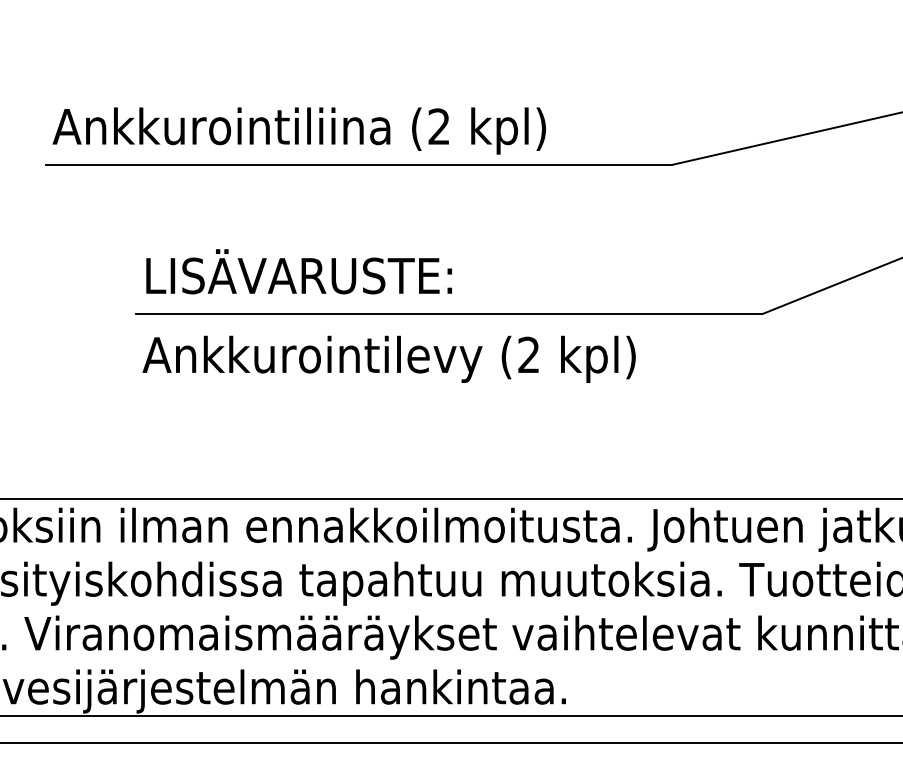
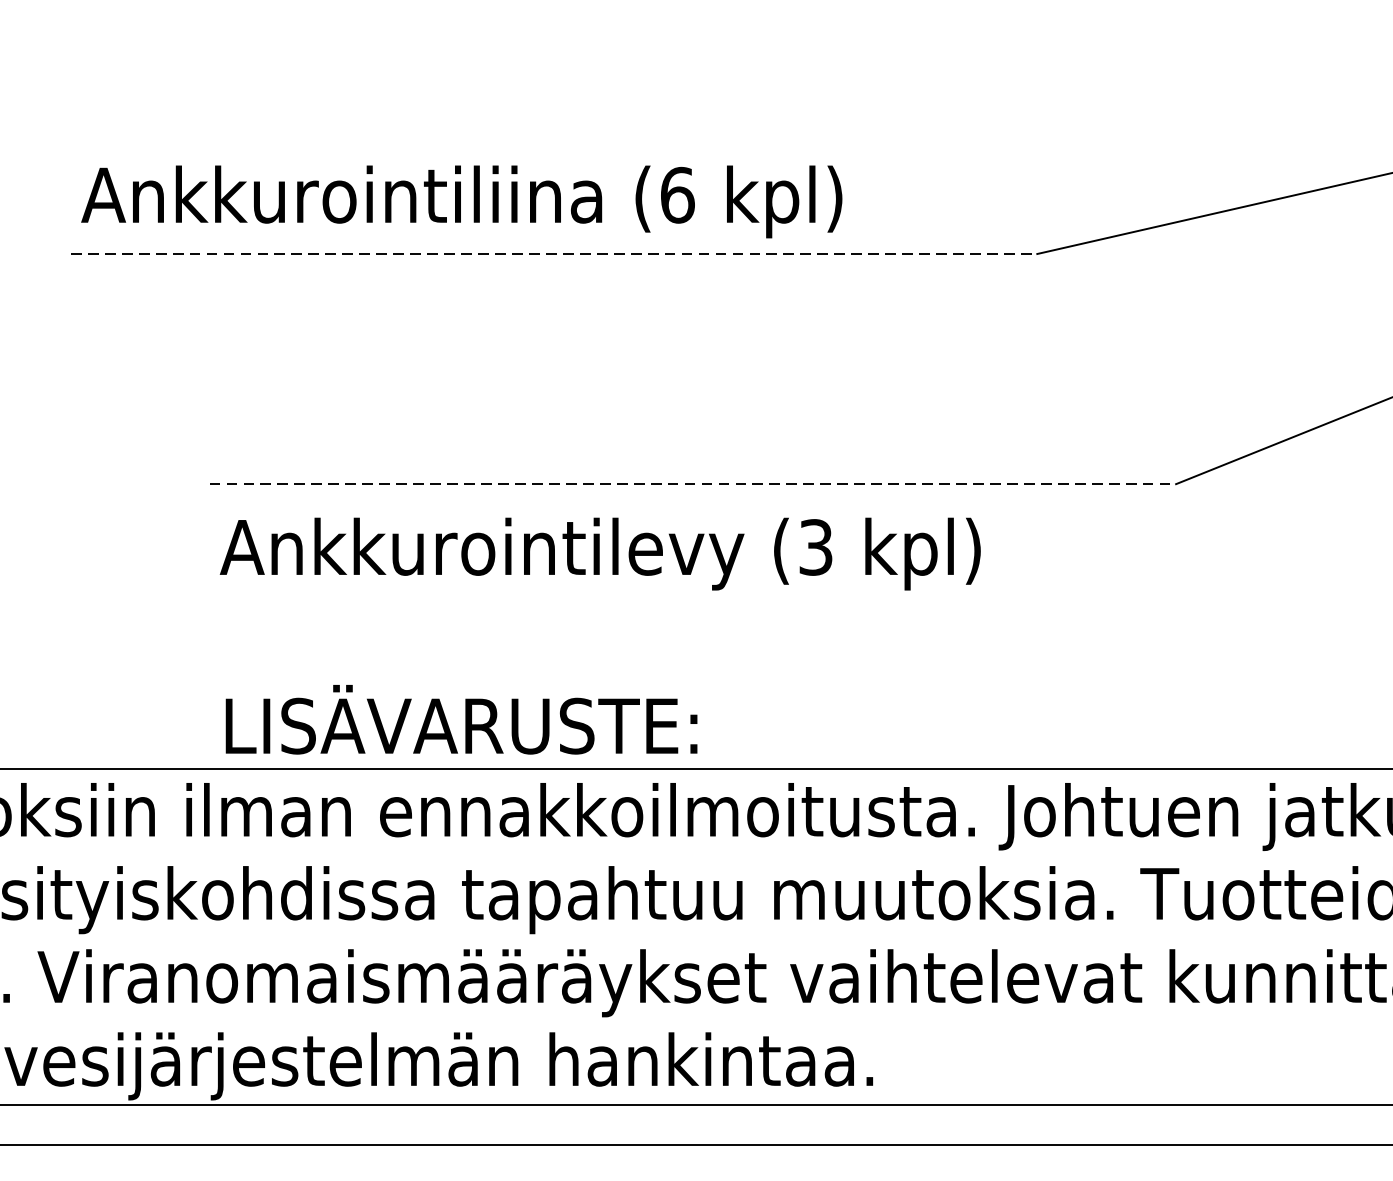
text: (439, 126) -> (677, 194), (2 -> (6
line: (359, 164) -> (554, 253), solid -> dashed
text: (298, 271) -> (460, 719), moved
line: (449, 314) -> (693, 484), solid -> dashed
text: (528, 354) -> (815, 546), (2 -> (3

